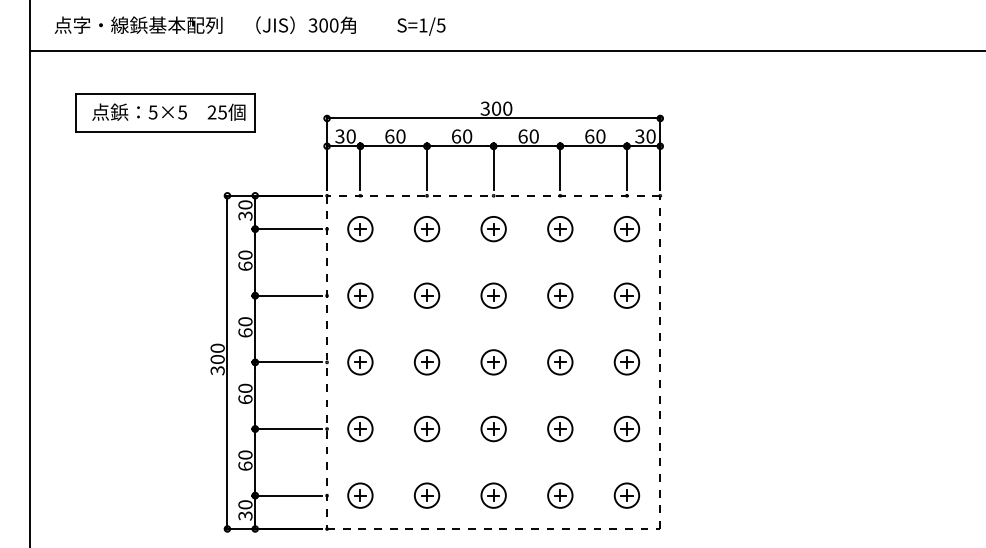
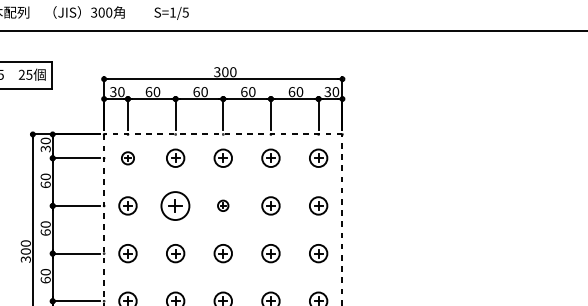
part: (360, 229) -> (128, 158), size x0.7
part: (427, 295) -> (175, 205), size x1.6
part: (493, 295) -> (223, 205), size x0.6

